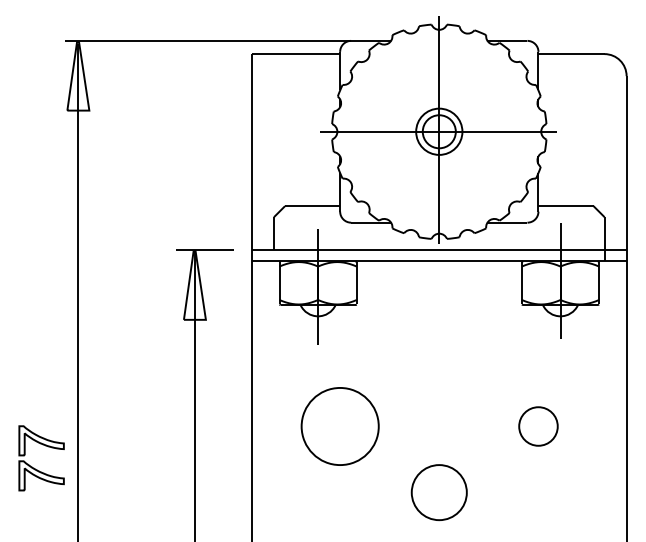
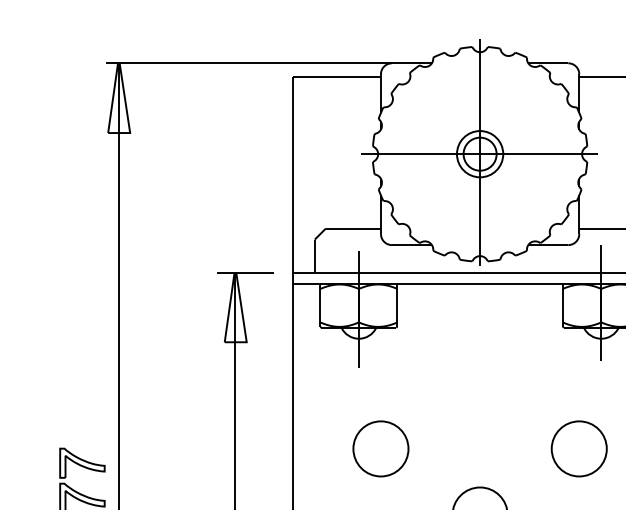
part: (339, 426) -> (380, 448), size x0.71
part: (538, 426) -> (579, 448), size x1.43

